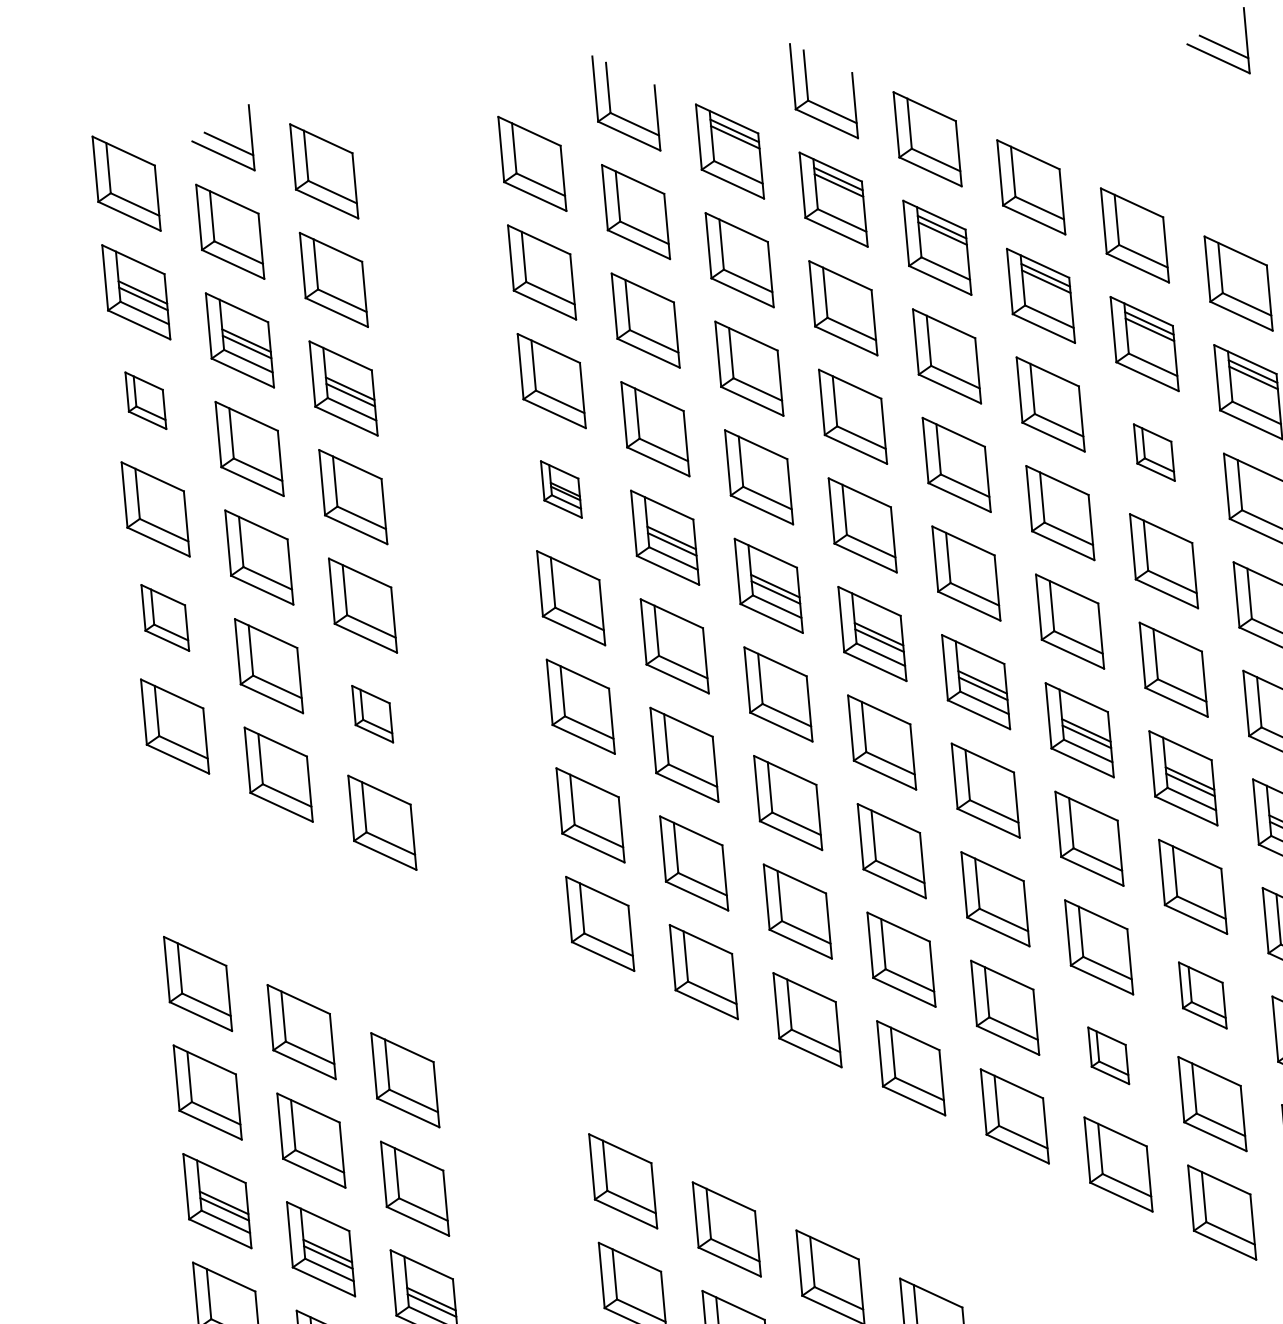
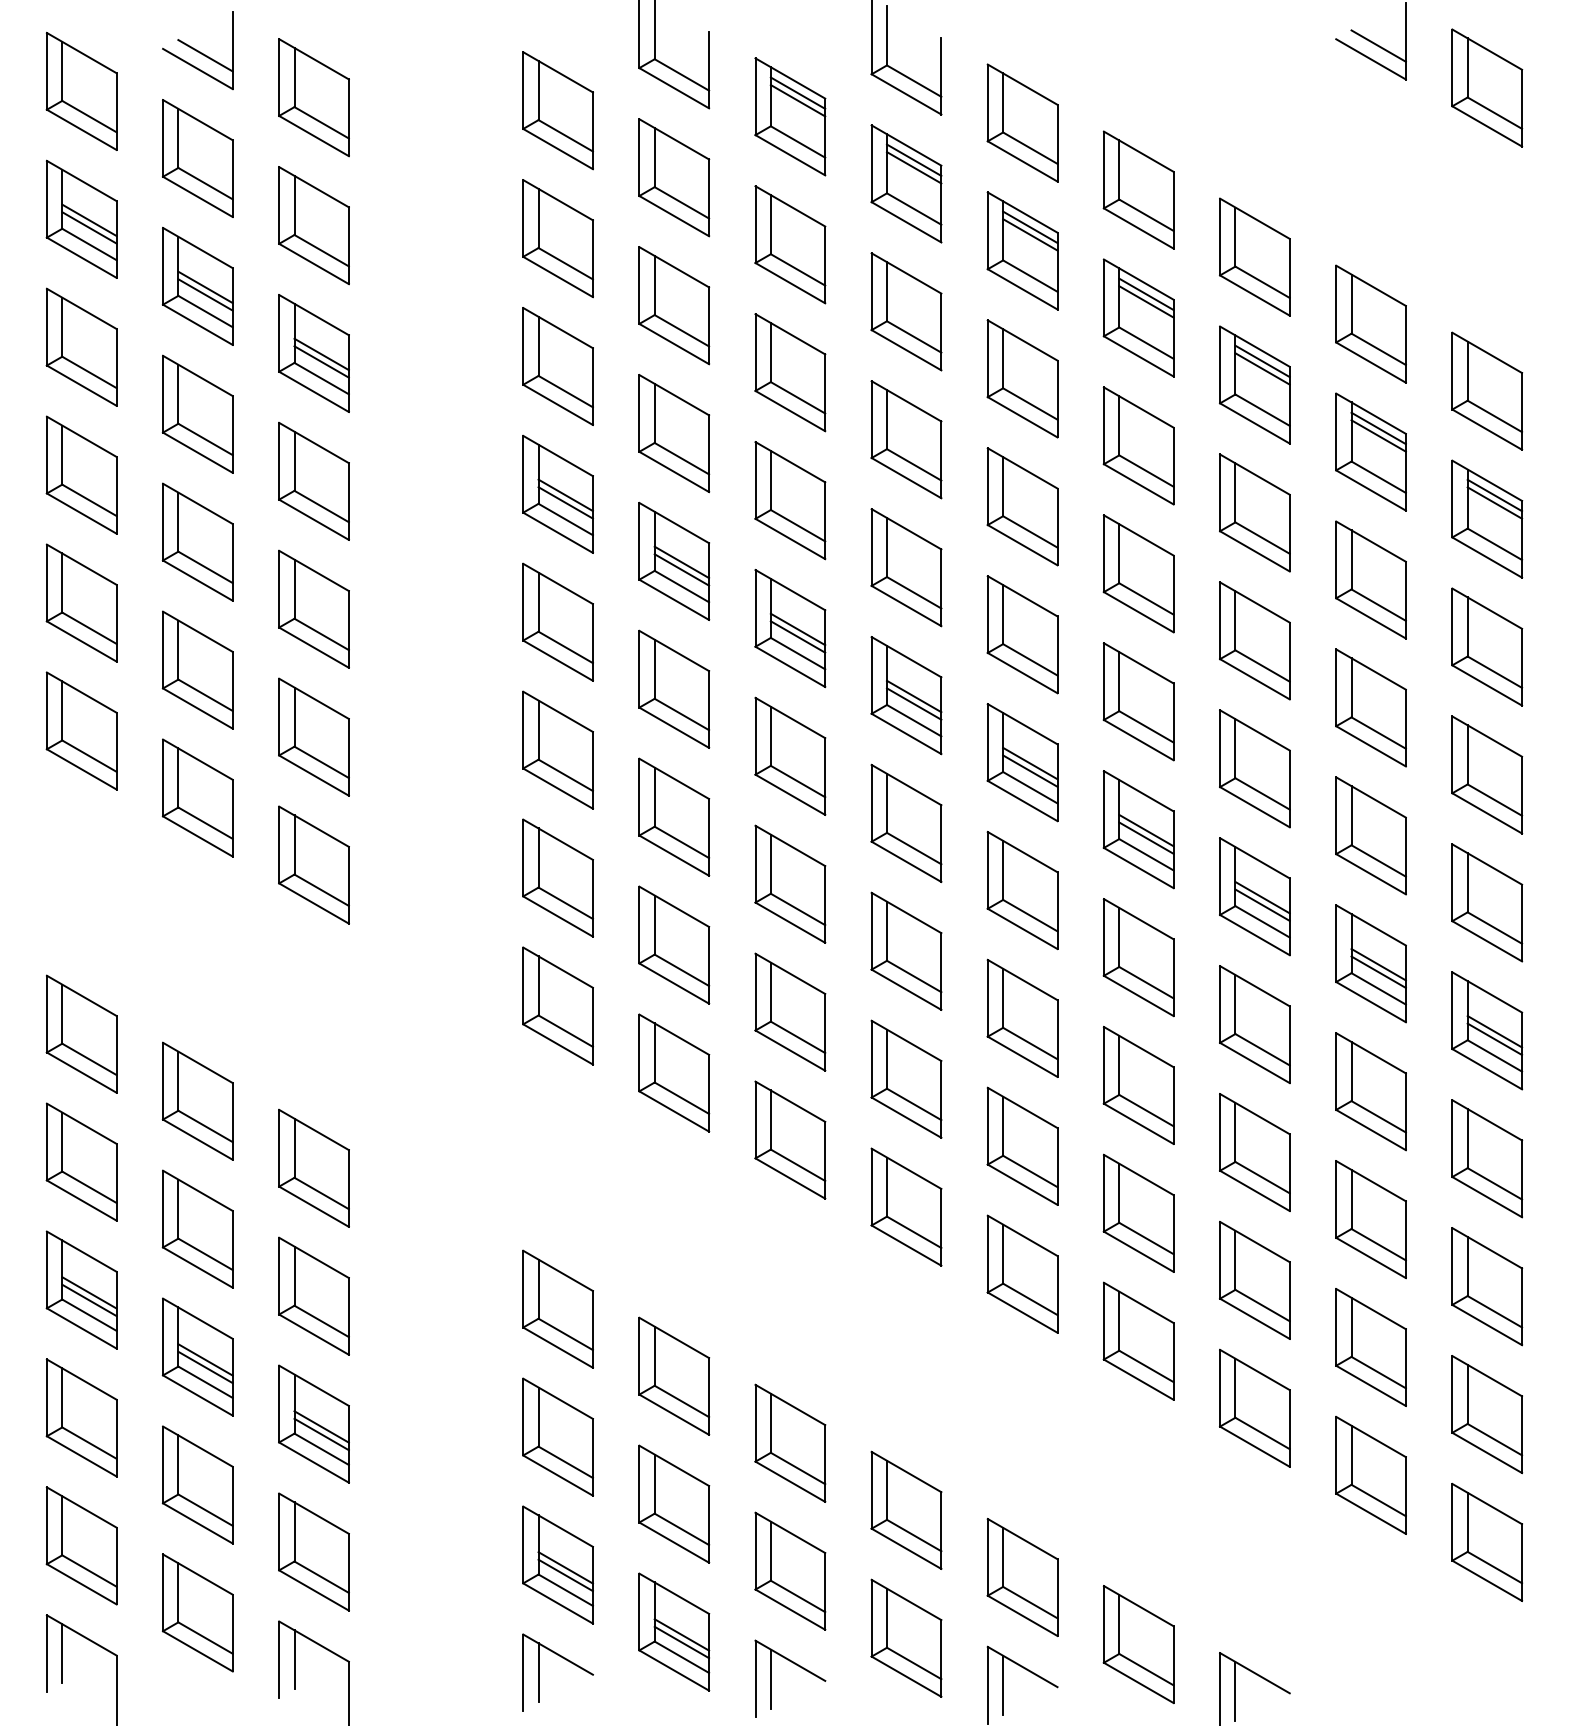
part: (145, 400) -> (81, 346), size x1.67
part: (1153, 452) -> (1254, 512), size x1.67
part: (560, 488) -> (557, 493), size x1.67
part: (165, 617) -> (81, 602), size x1.43
part: (372, 713) -> (313, 736), size x1.67
part: (1202, 995) -> (1254, 1152), size x1.43
part: (1108, 1055) -> (1138, 1212), size x1.67

